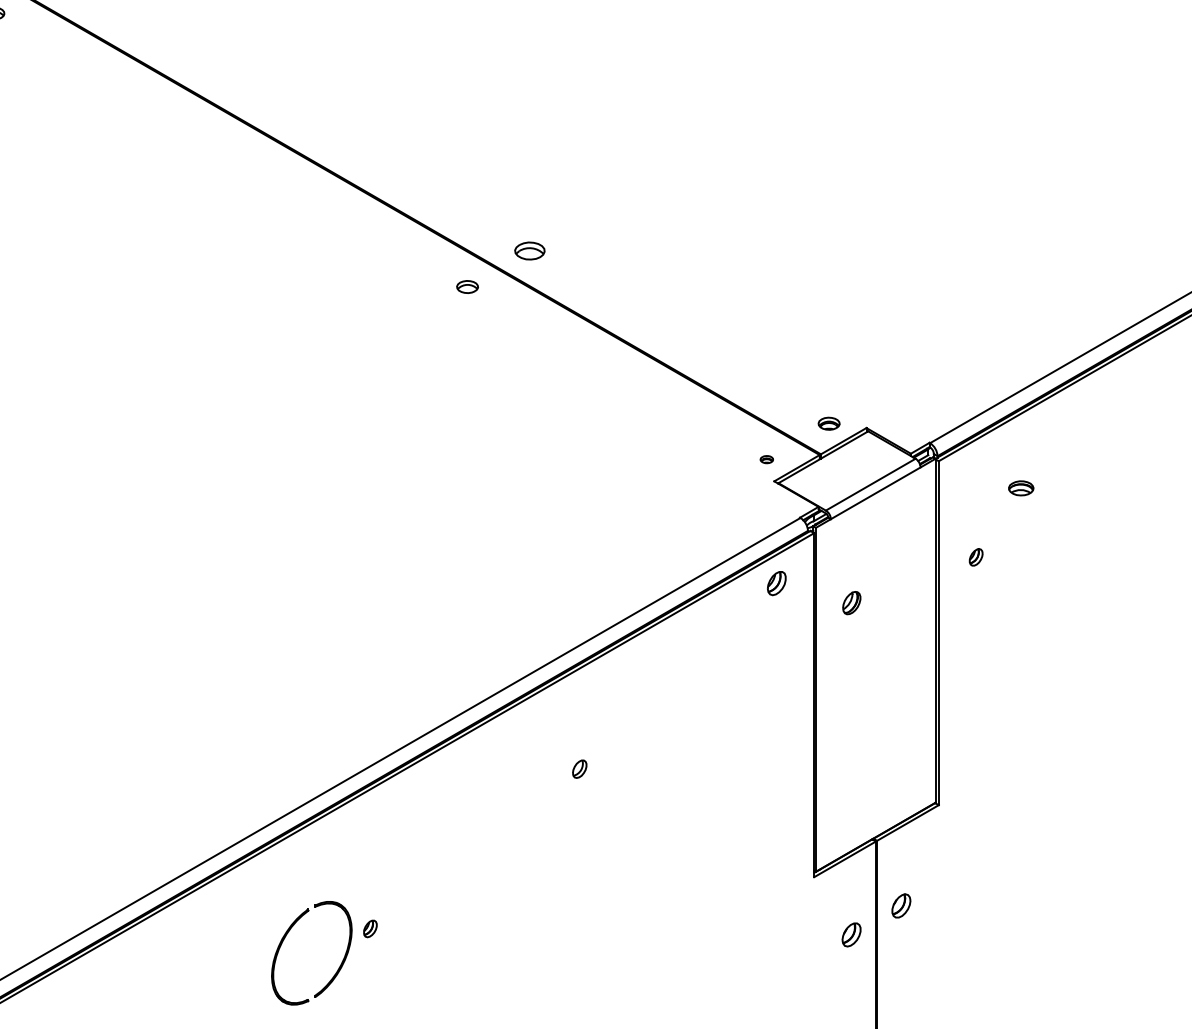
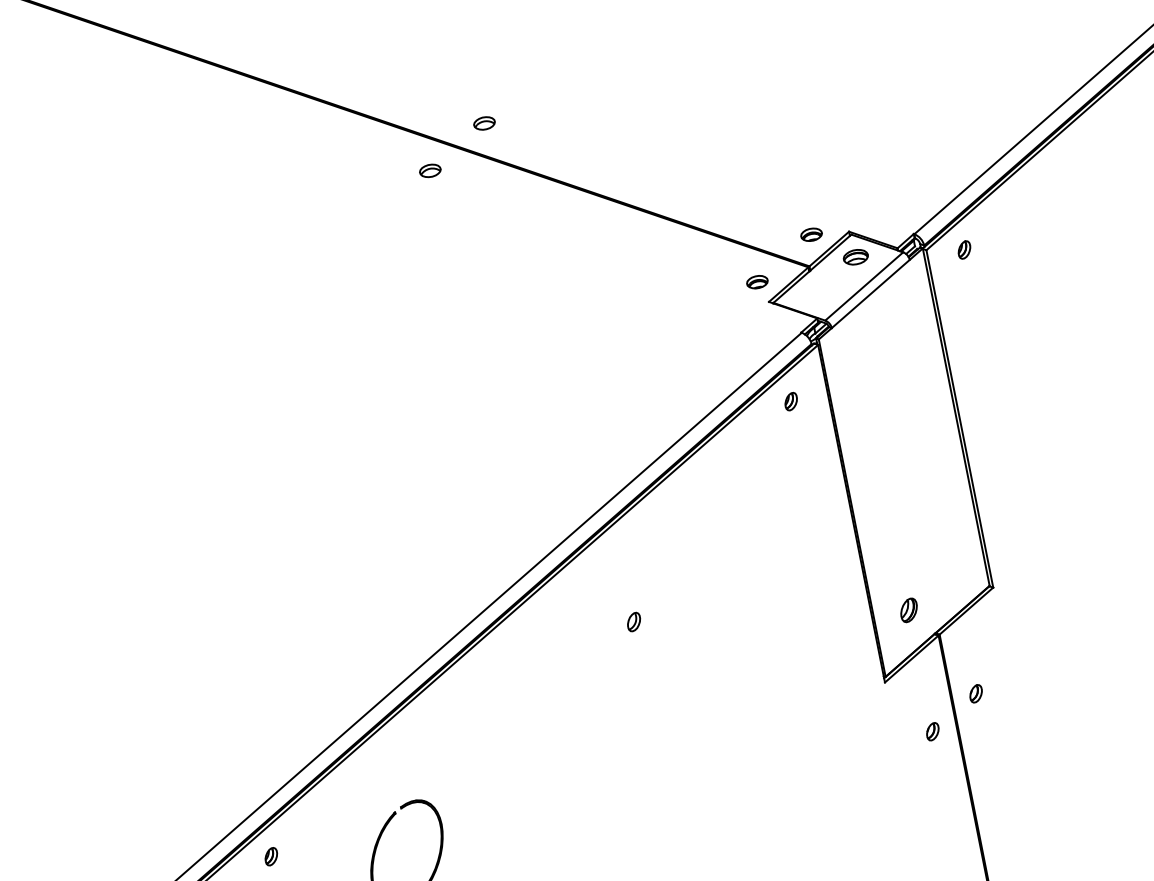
part: (529, 250) -> (483, 123), size x0.71
part: (766, 459) -> (757, 282), size x1.67
part: (1021, 488) -> (856, 257), moved
part: (975, 557) -> (963, 250), moved
part: (776, 583) -> (790, 401), size x0.71
part: (851, 603) -> (908, 610), moved
part: (901, 905) -> (976, 693), size x0.71
part: (370, 928) -> (271, 856), moved
part: (851, 934) -> (932, 731), size x0.71

